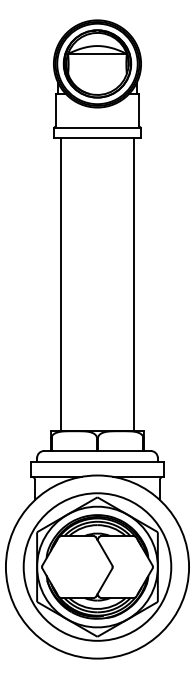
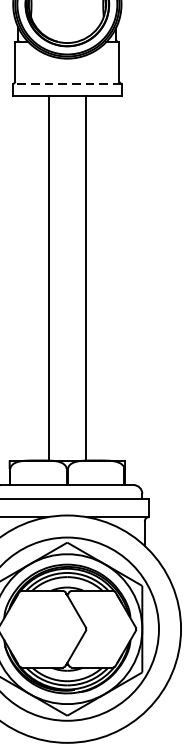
line: (97, 127) -> (67, 83), solid -> dashed
line: (60, 284) -> (48, 278), moved
line: (134, 284) -> (85, 278), moved

